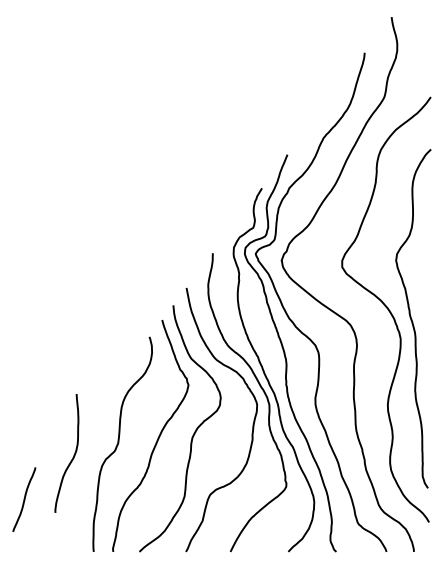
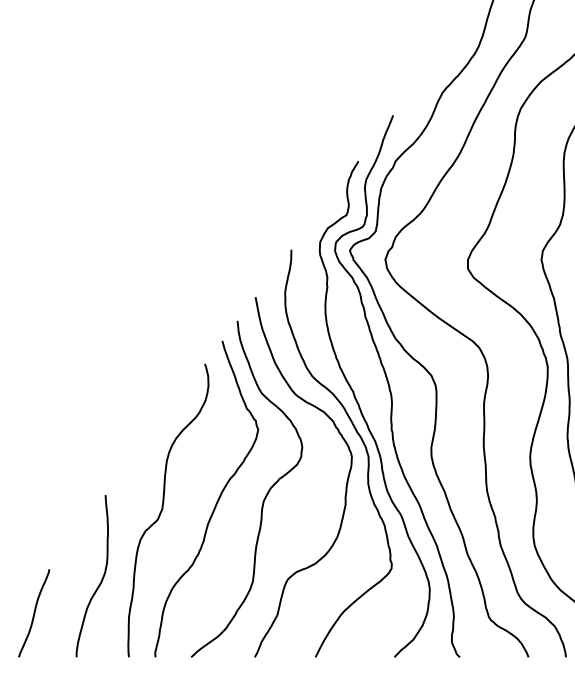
curve: (72, 457) -> (99, 581), moved
curve: (24, 499) -> (34, 613), moved

